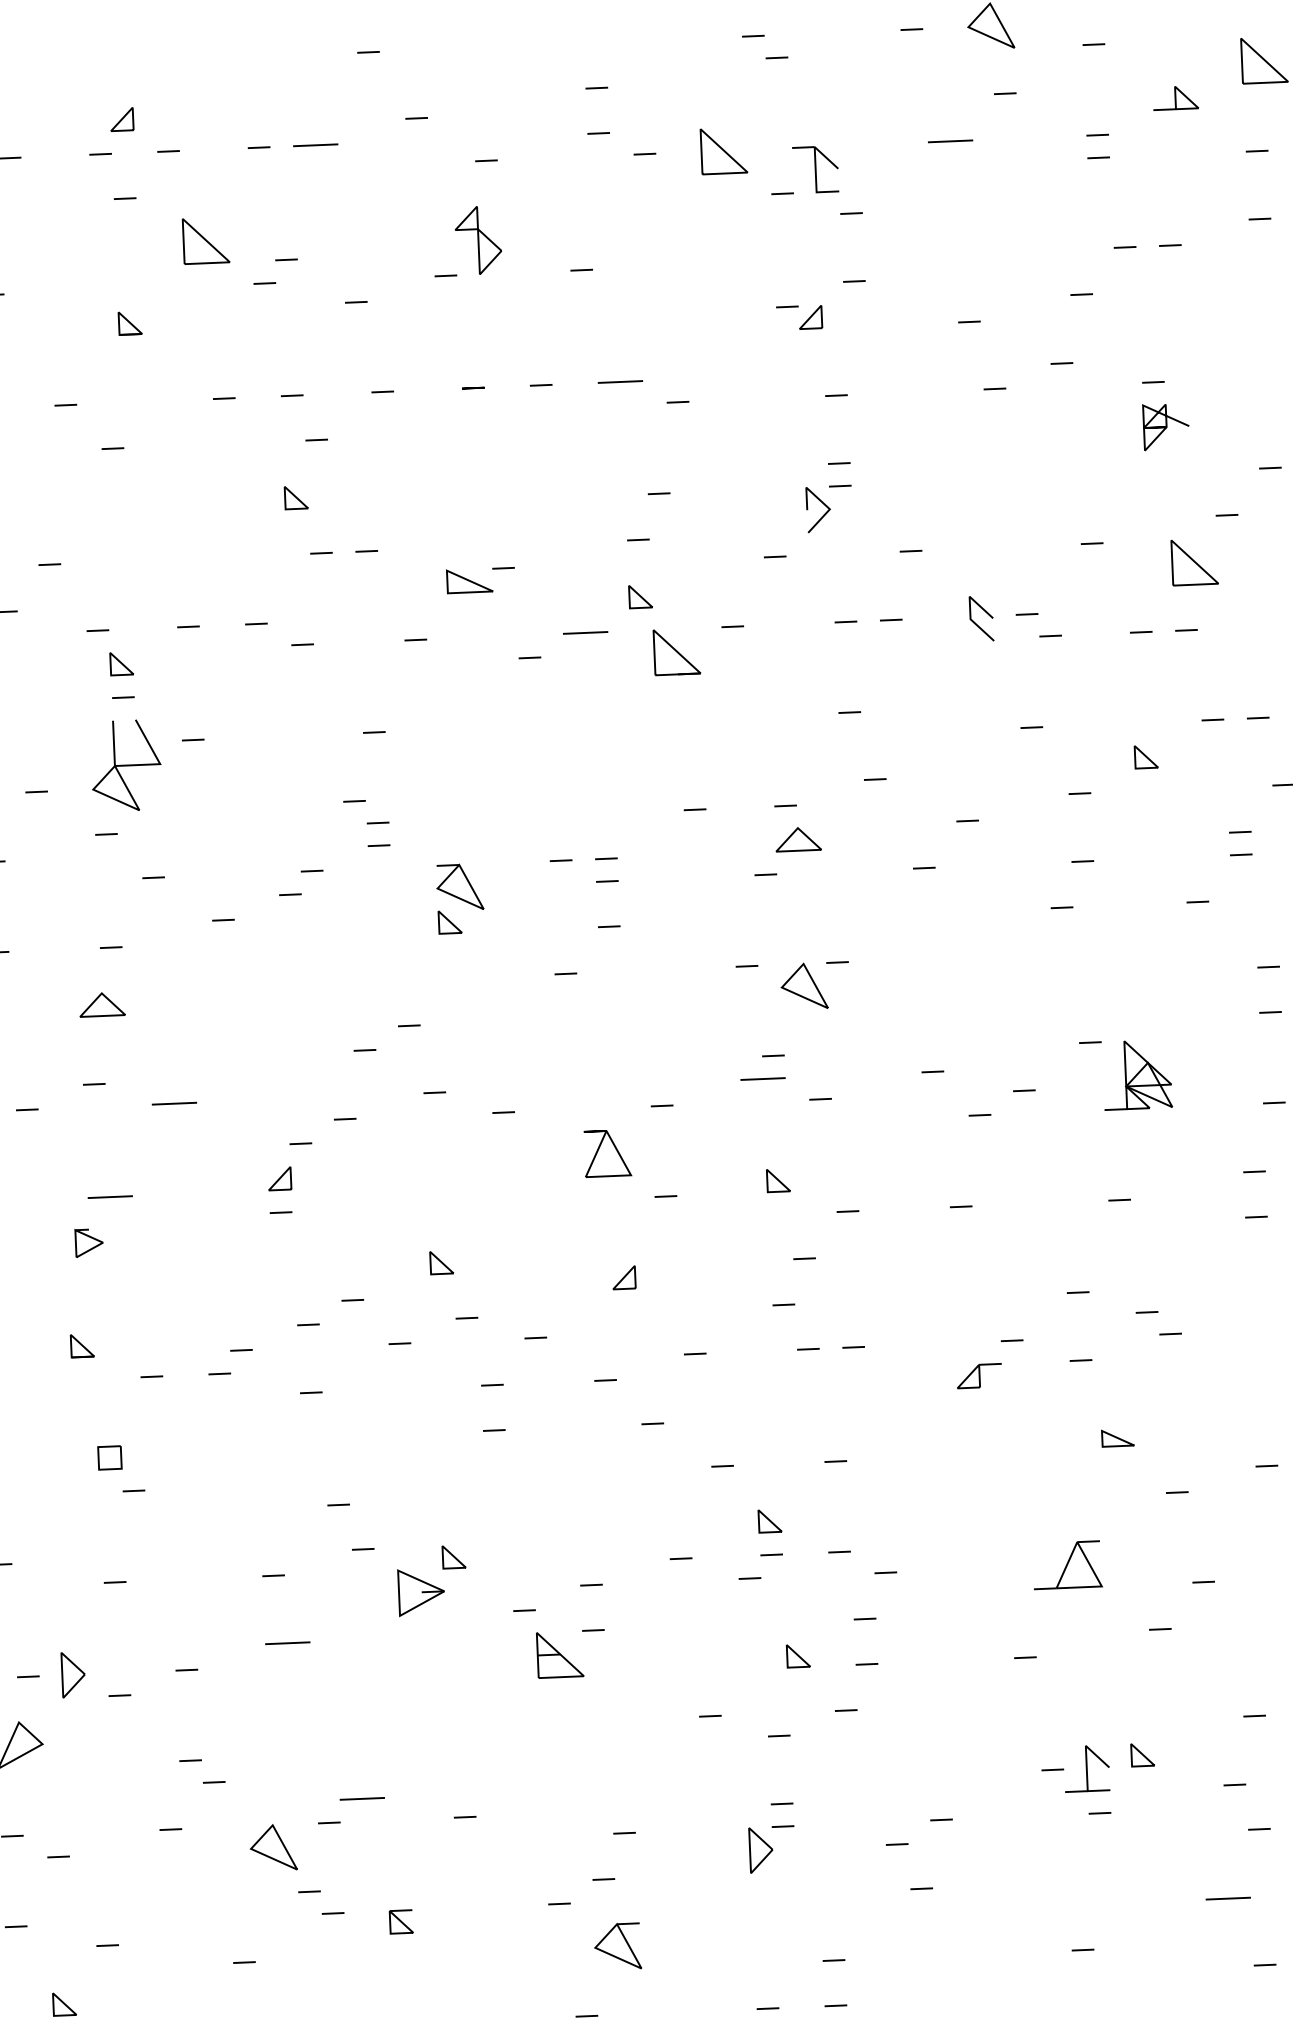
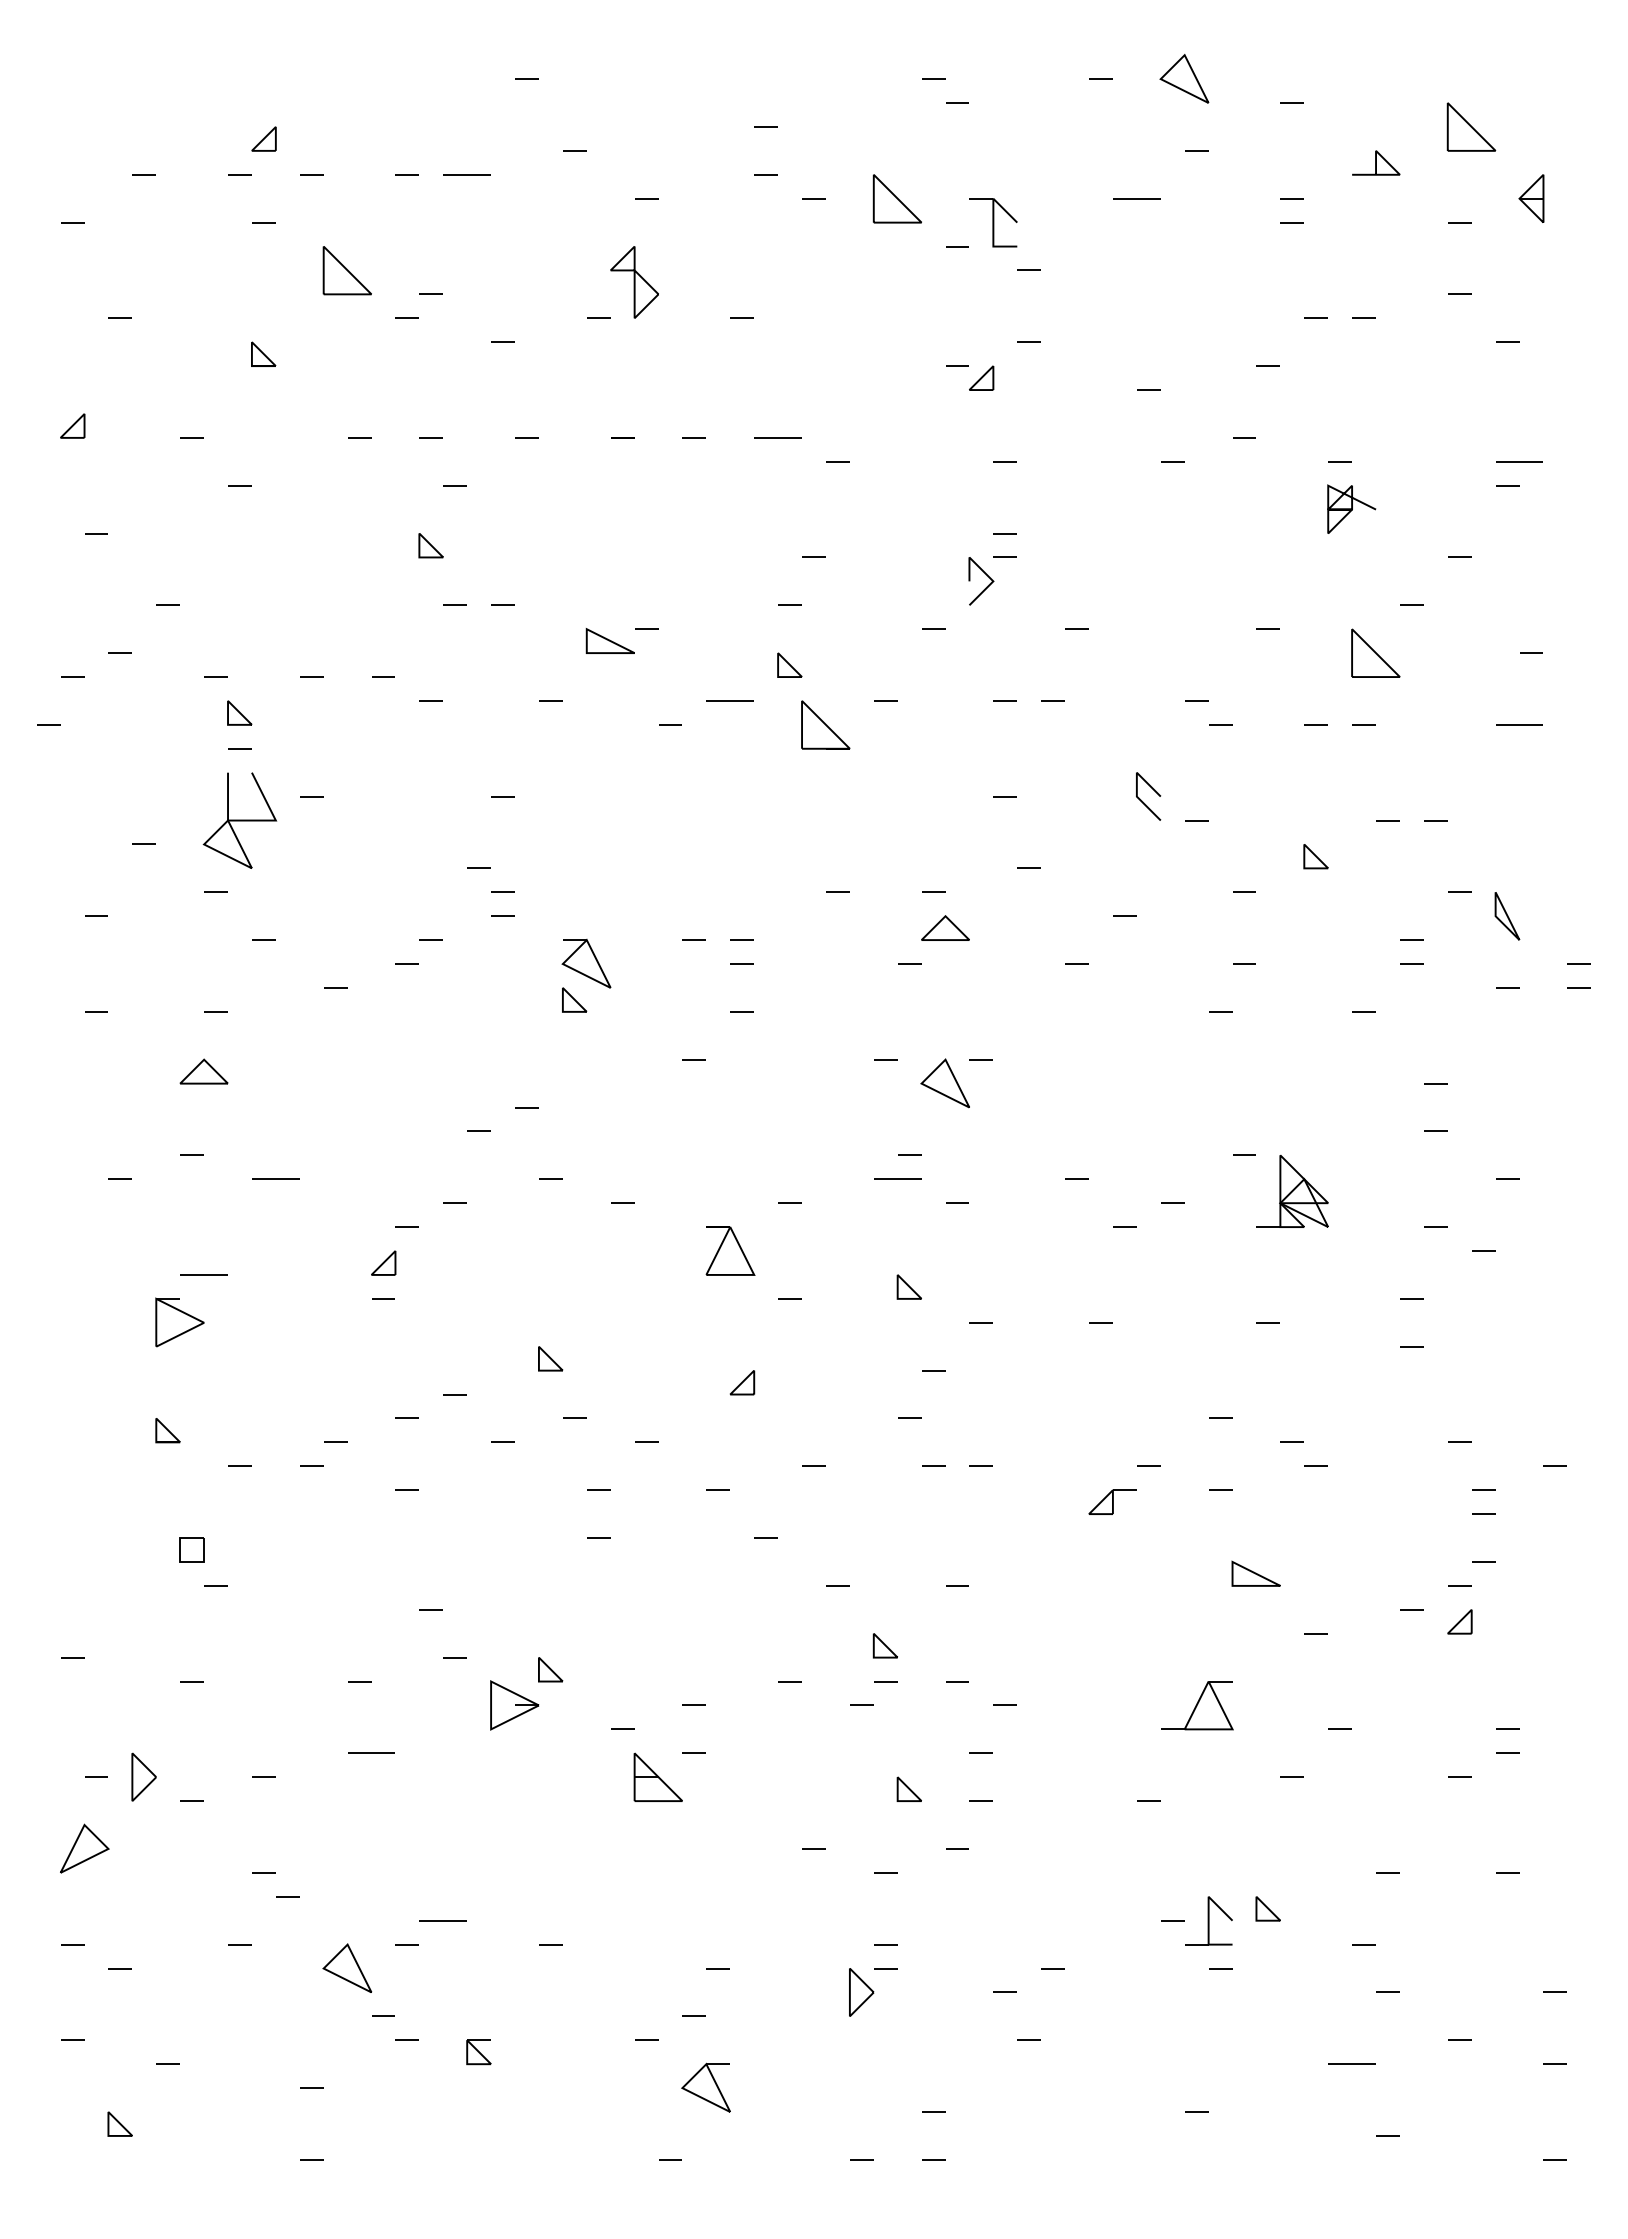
line: (977, 623) -> (1143, 801), moved
part: (88, 1243) -> (179, 1322), size x1.67
part: (1117, 1438) -> (1255, 1573), size x1.43

